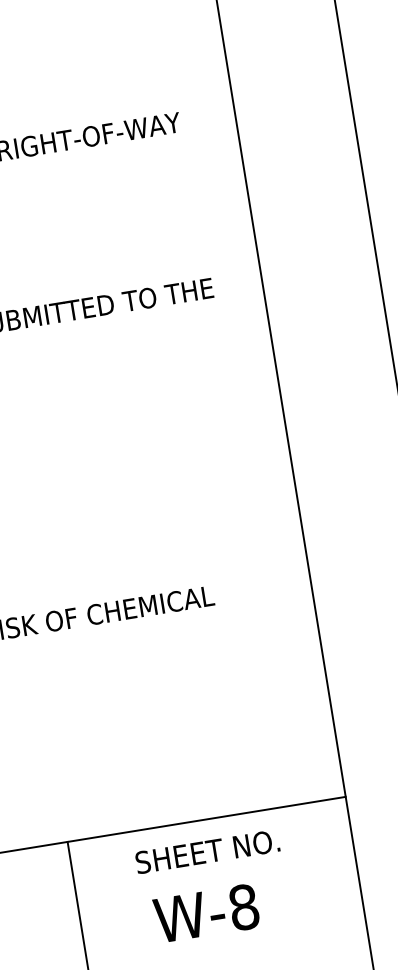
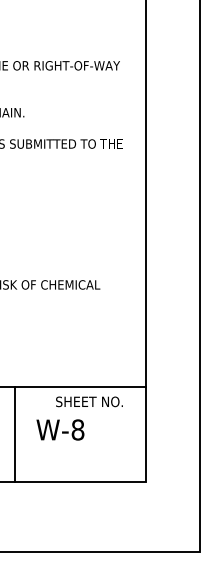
text: (207, 851) -> (89, 401), moved
text: (206, 912) -> (60, 429), moved

